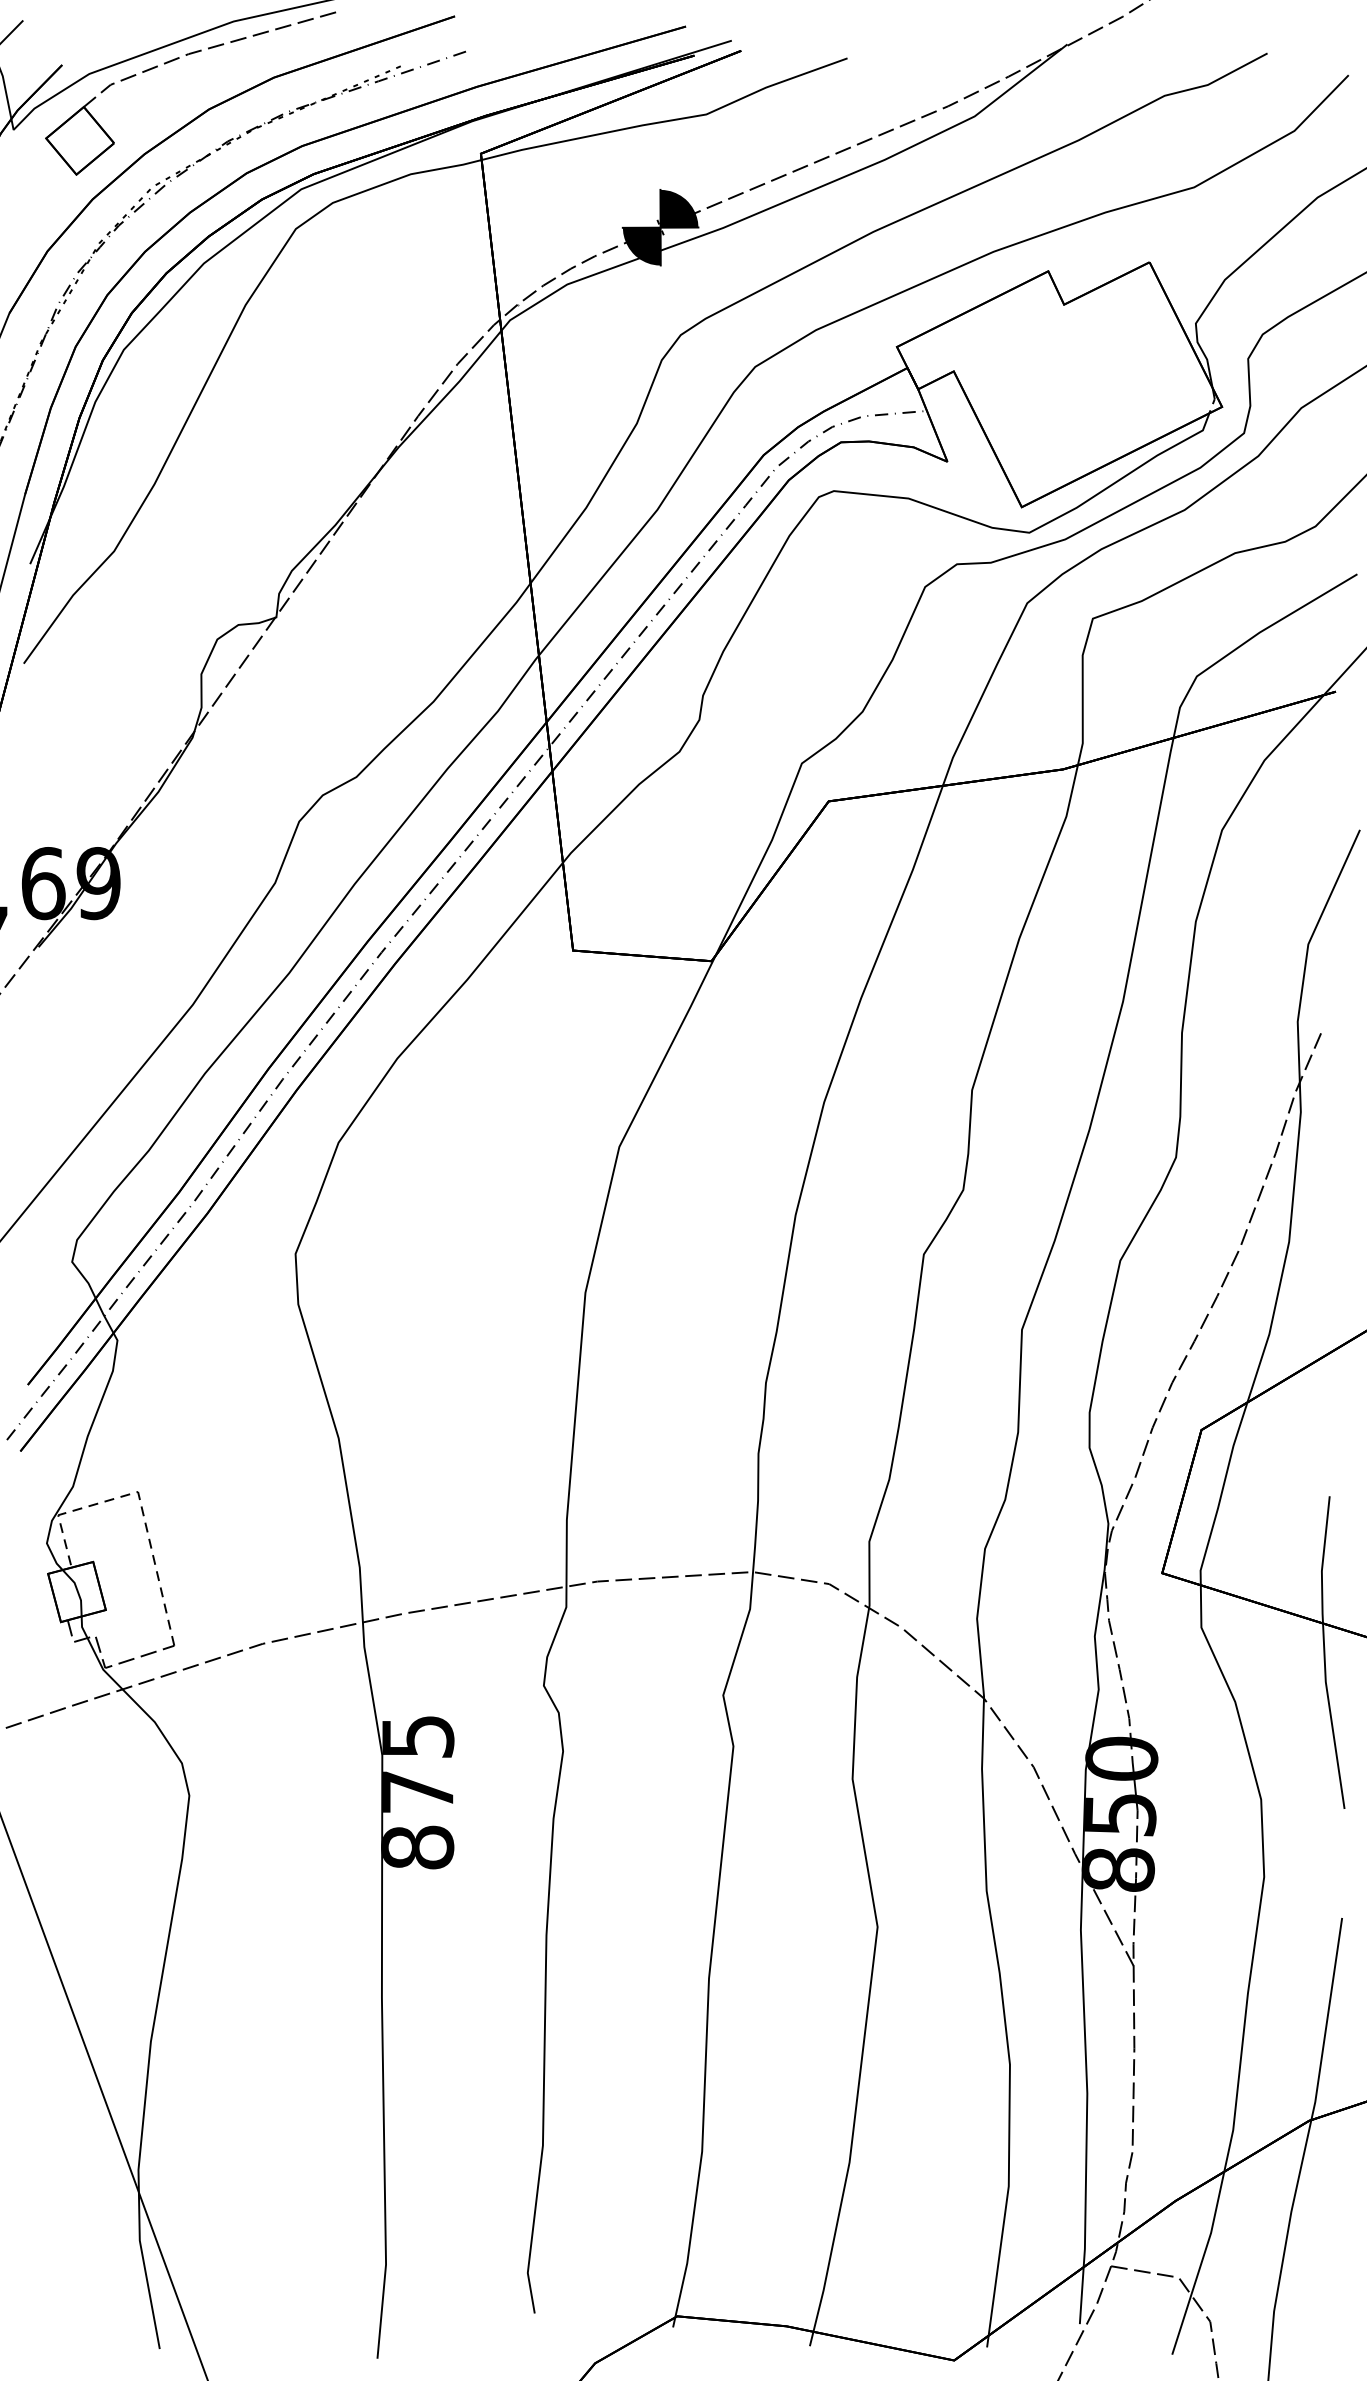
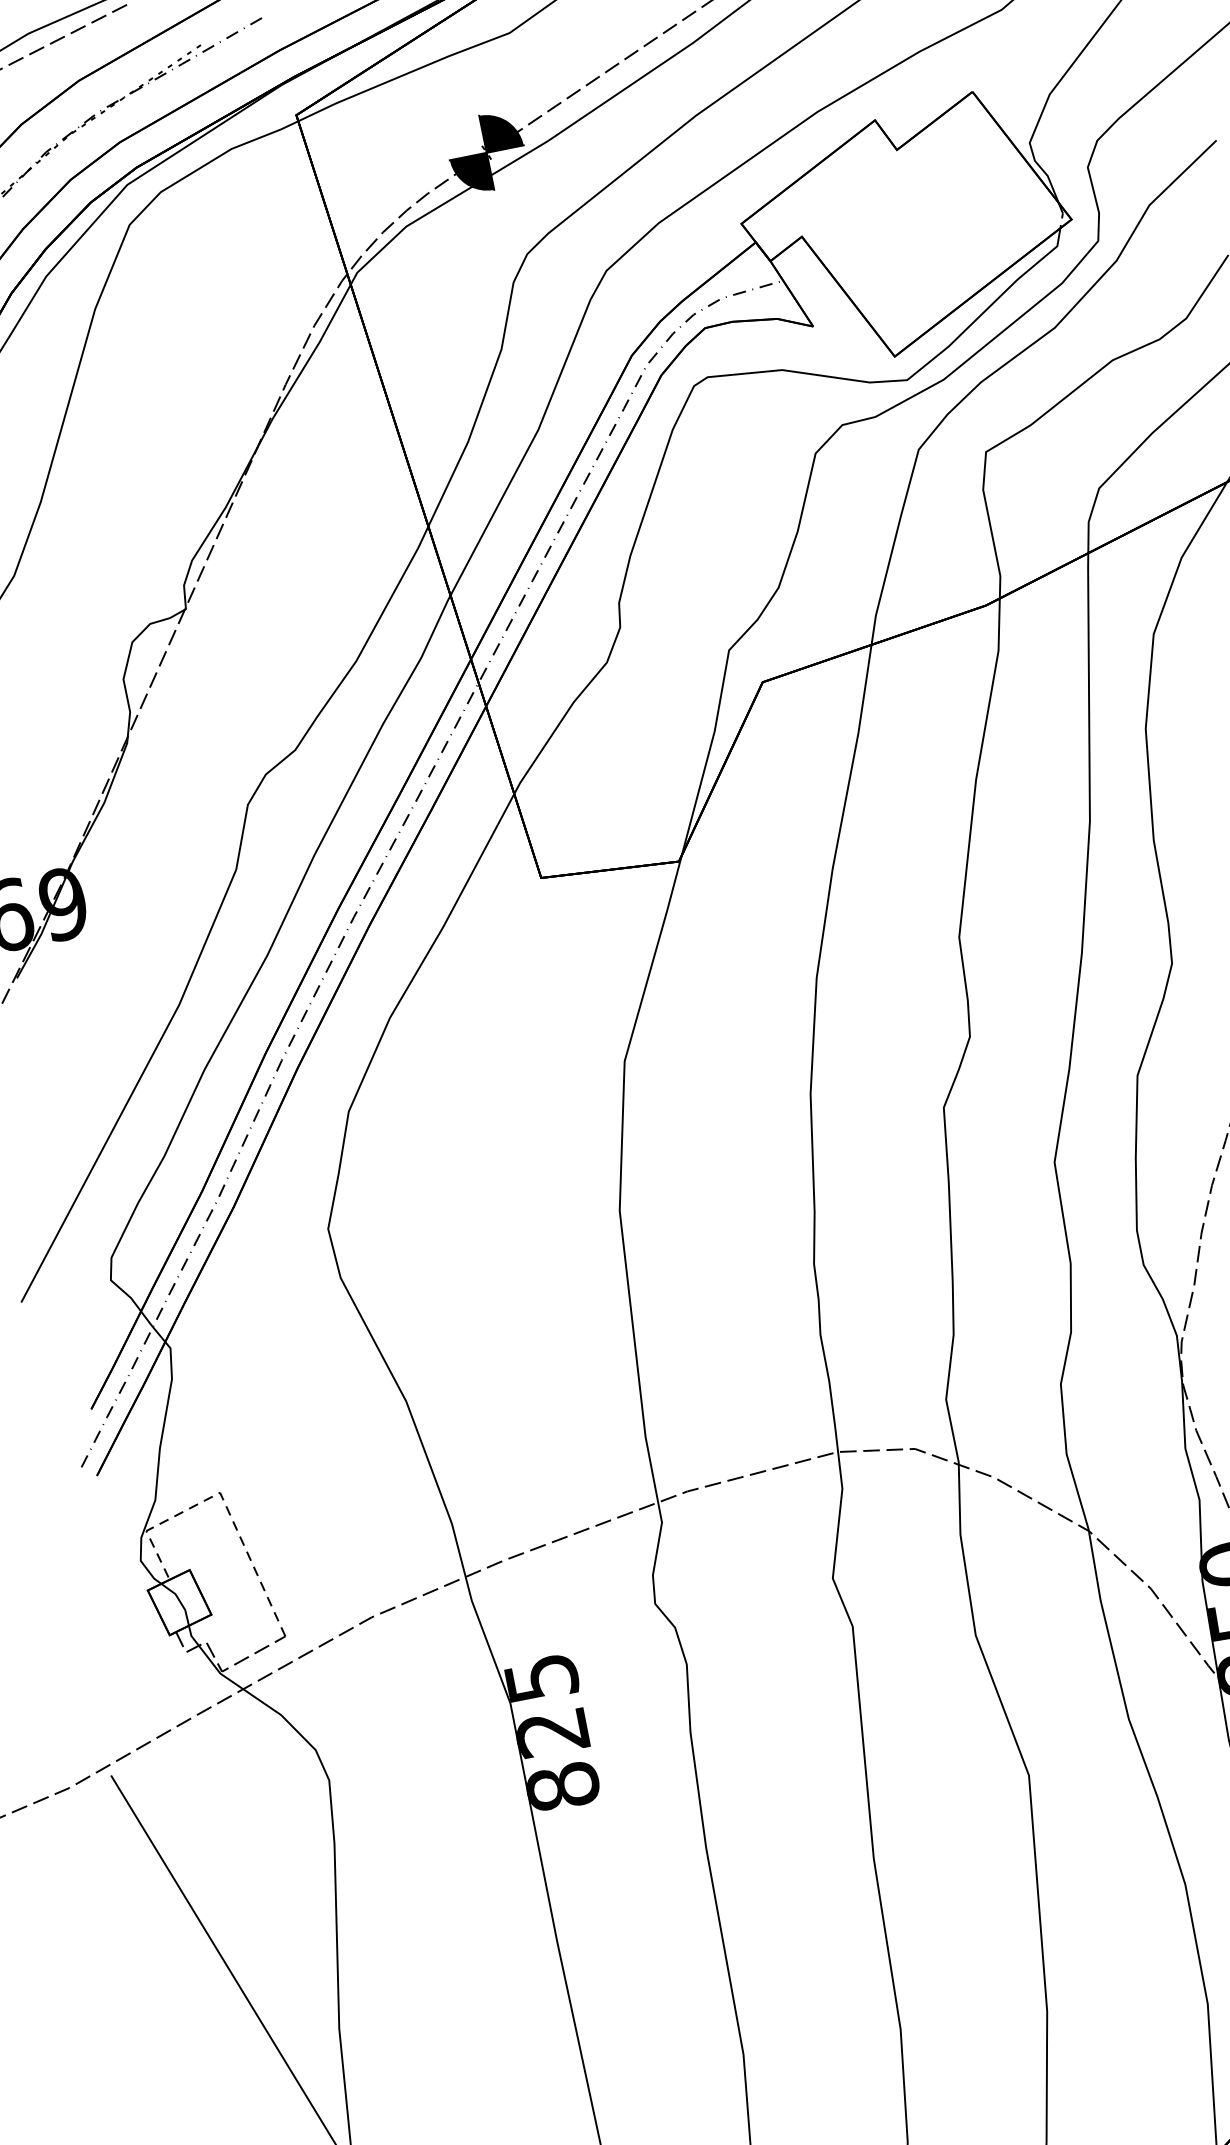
text: (417, 1792) -> (552, 1733), 875 -> 825

